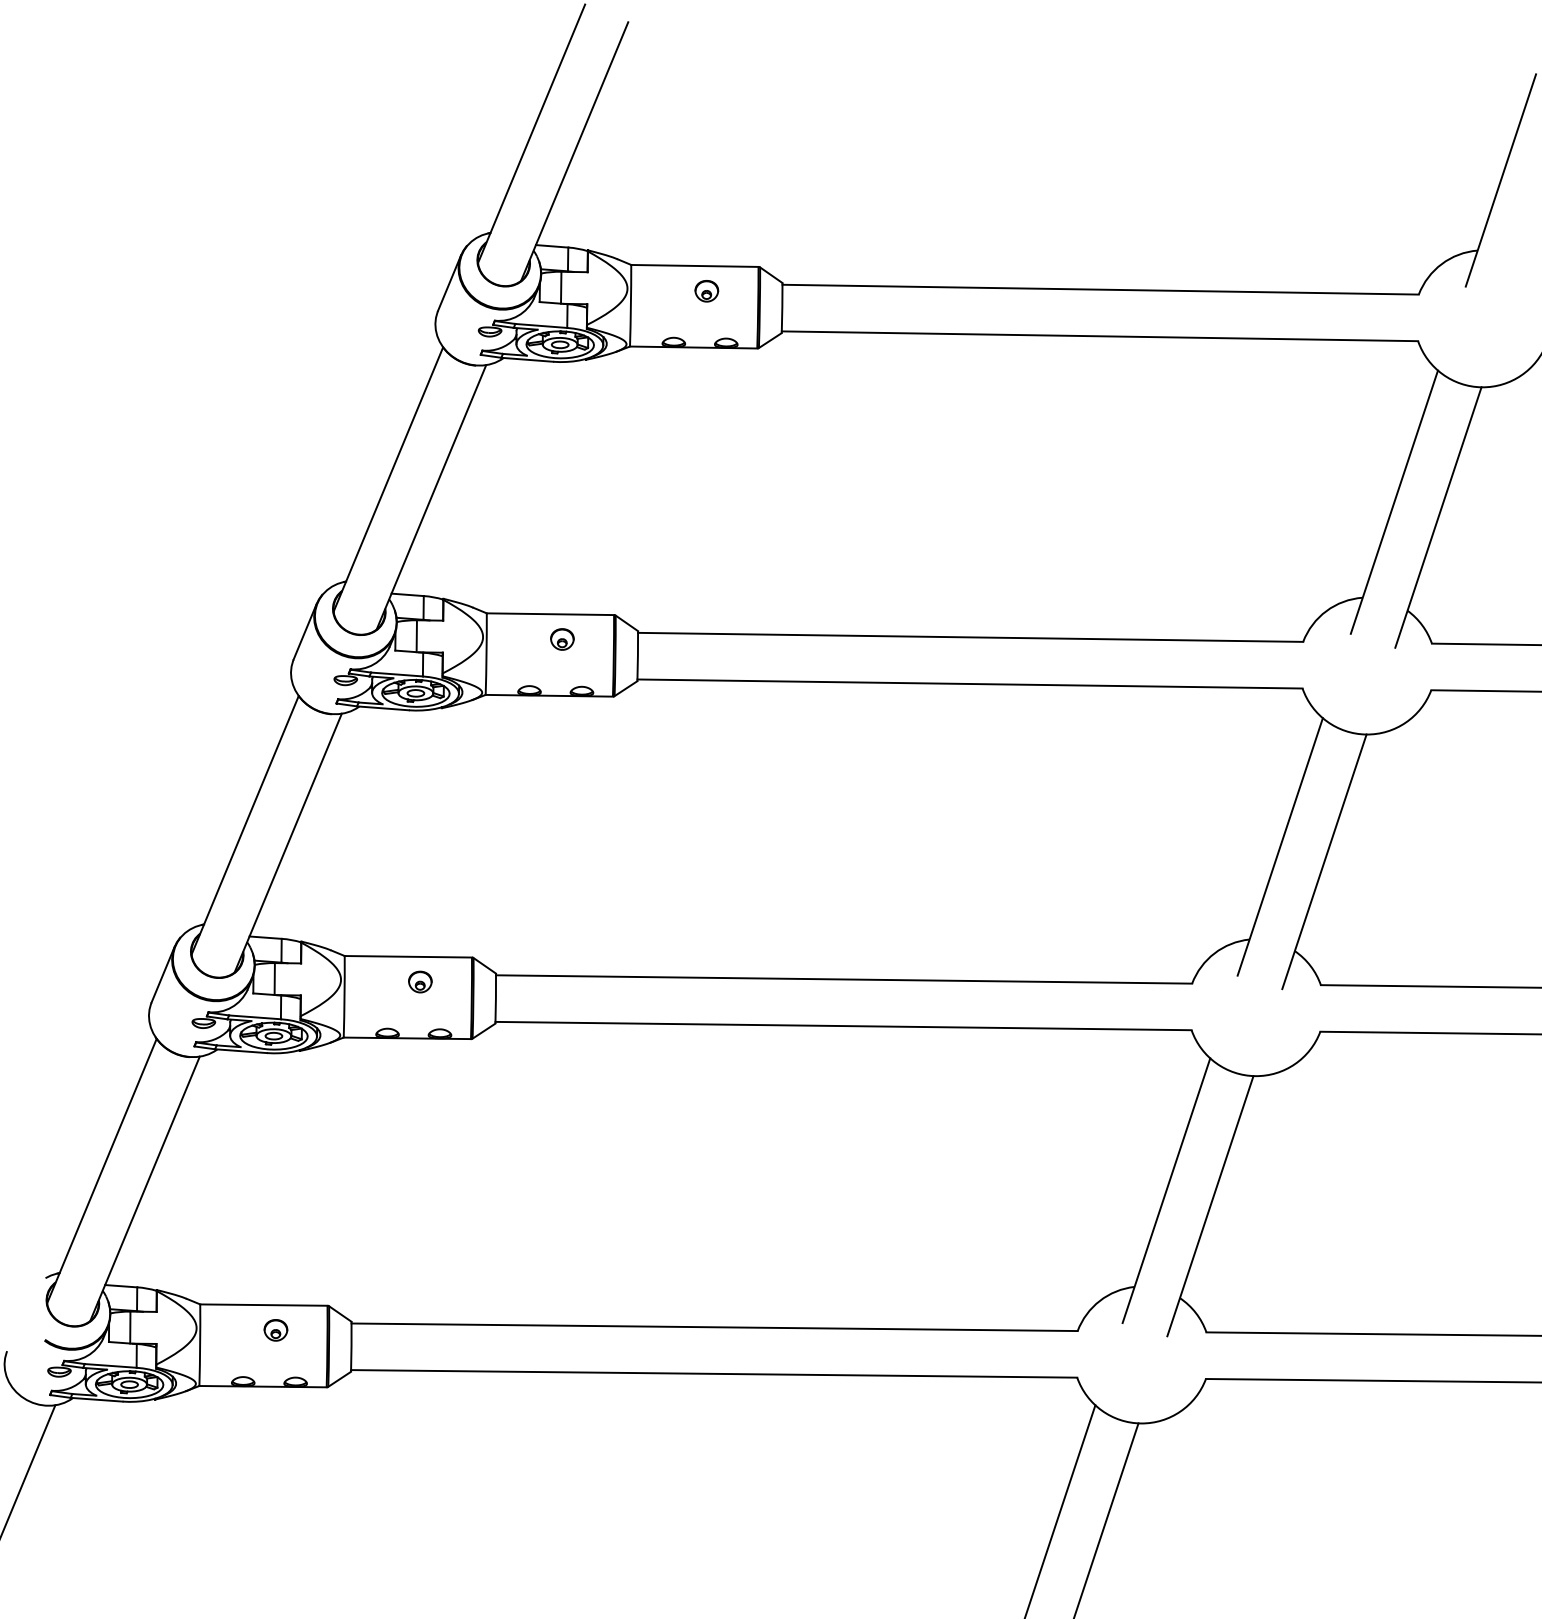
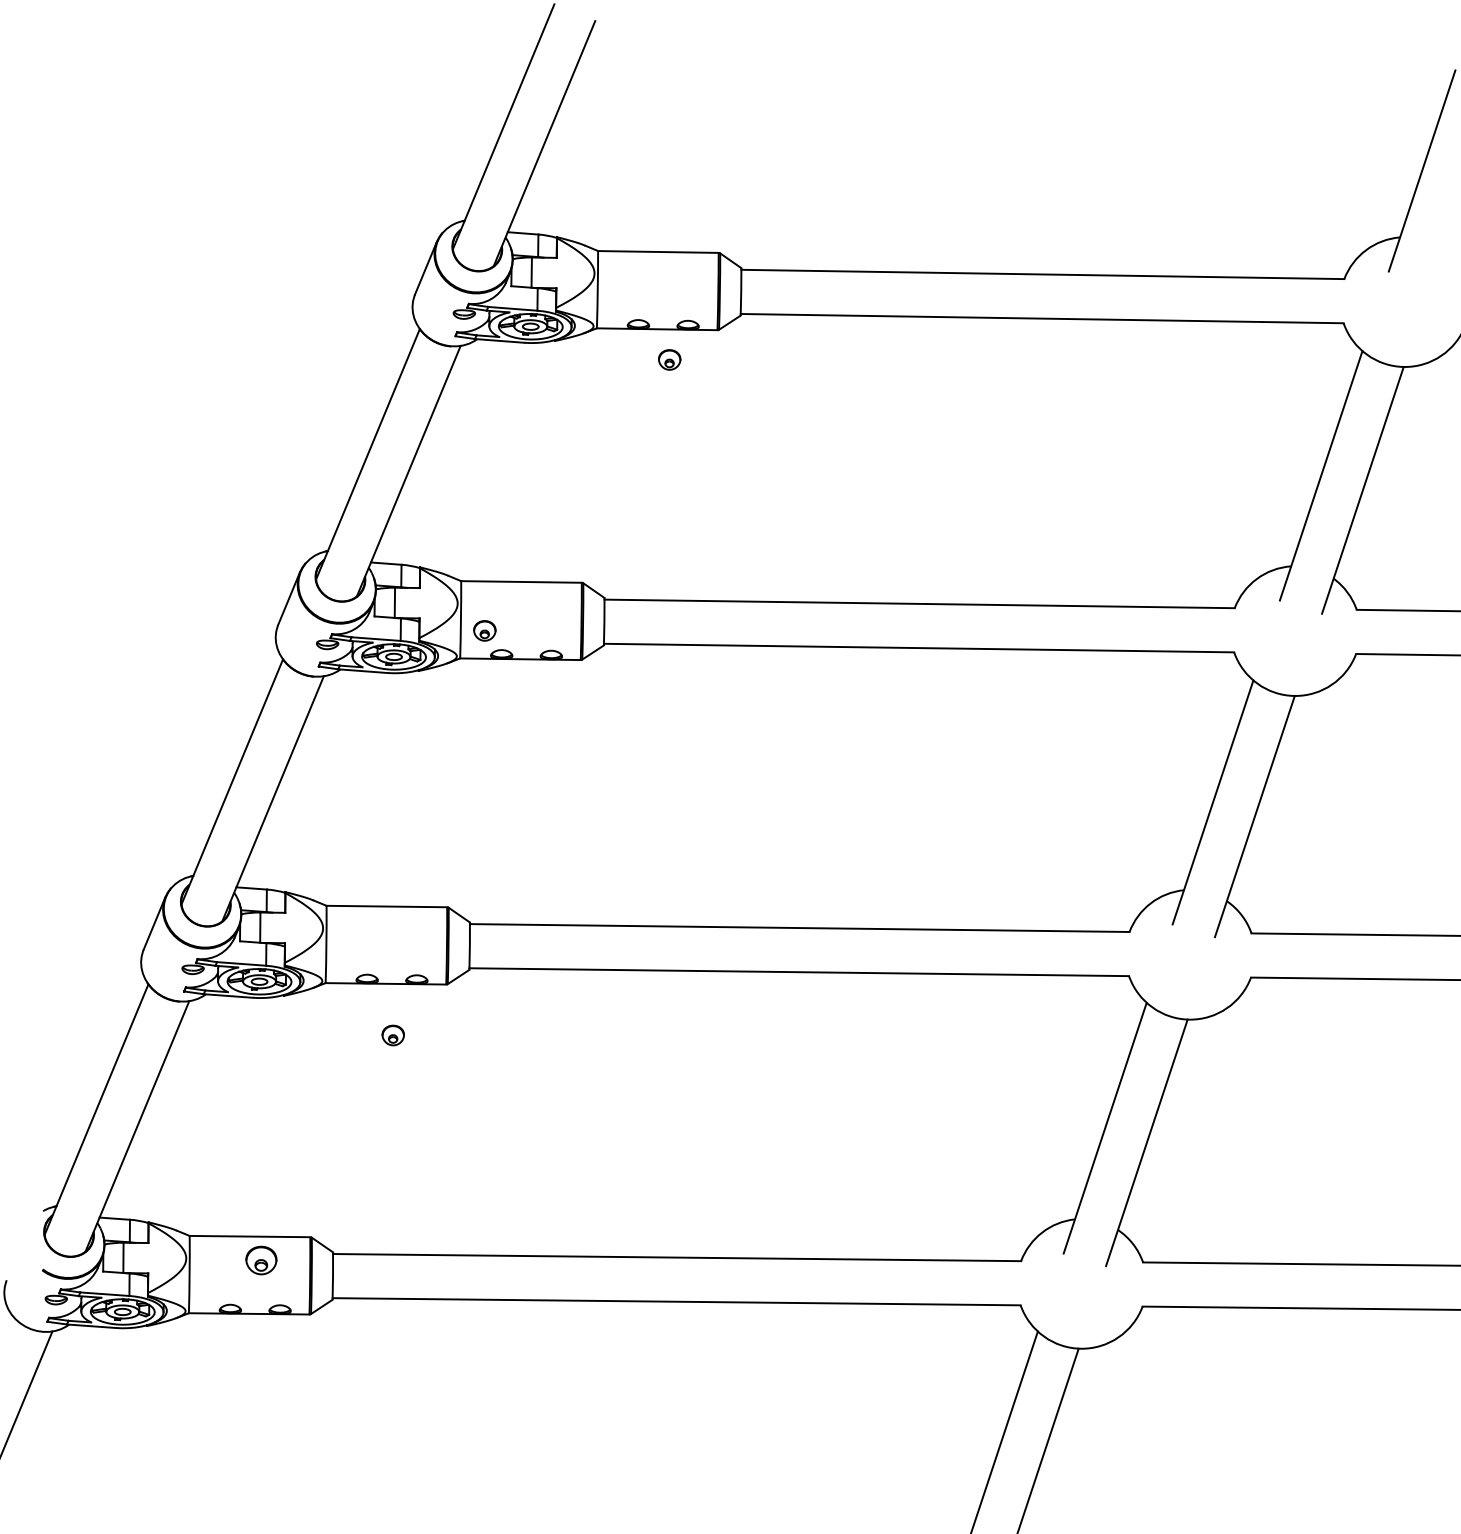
part: (706, 290) -> (669, 359), moved
part: (562, 639) -> (484, 630), moved
part: (419, 982) -> (392, 1035), moved
part: (276, 1330) -> (261, 1260), size x1.4

